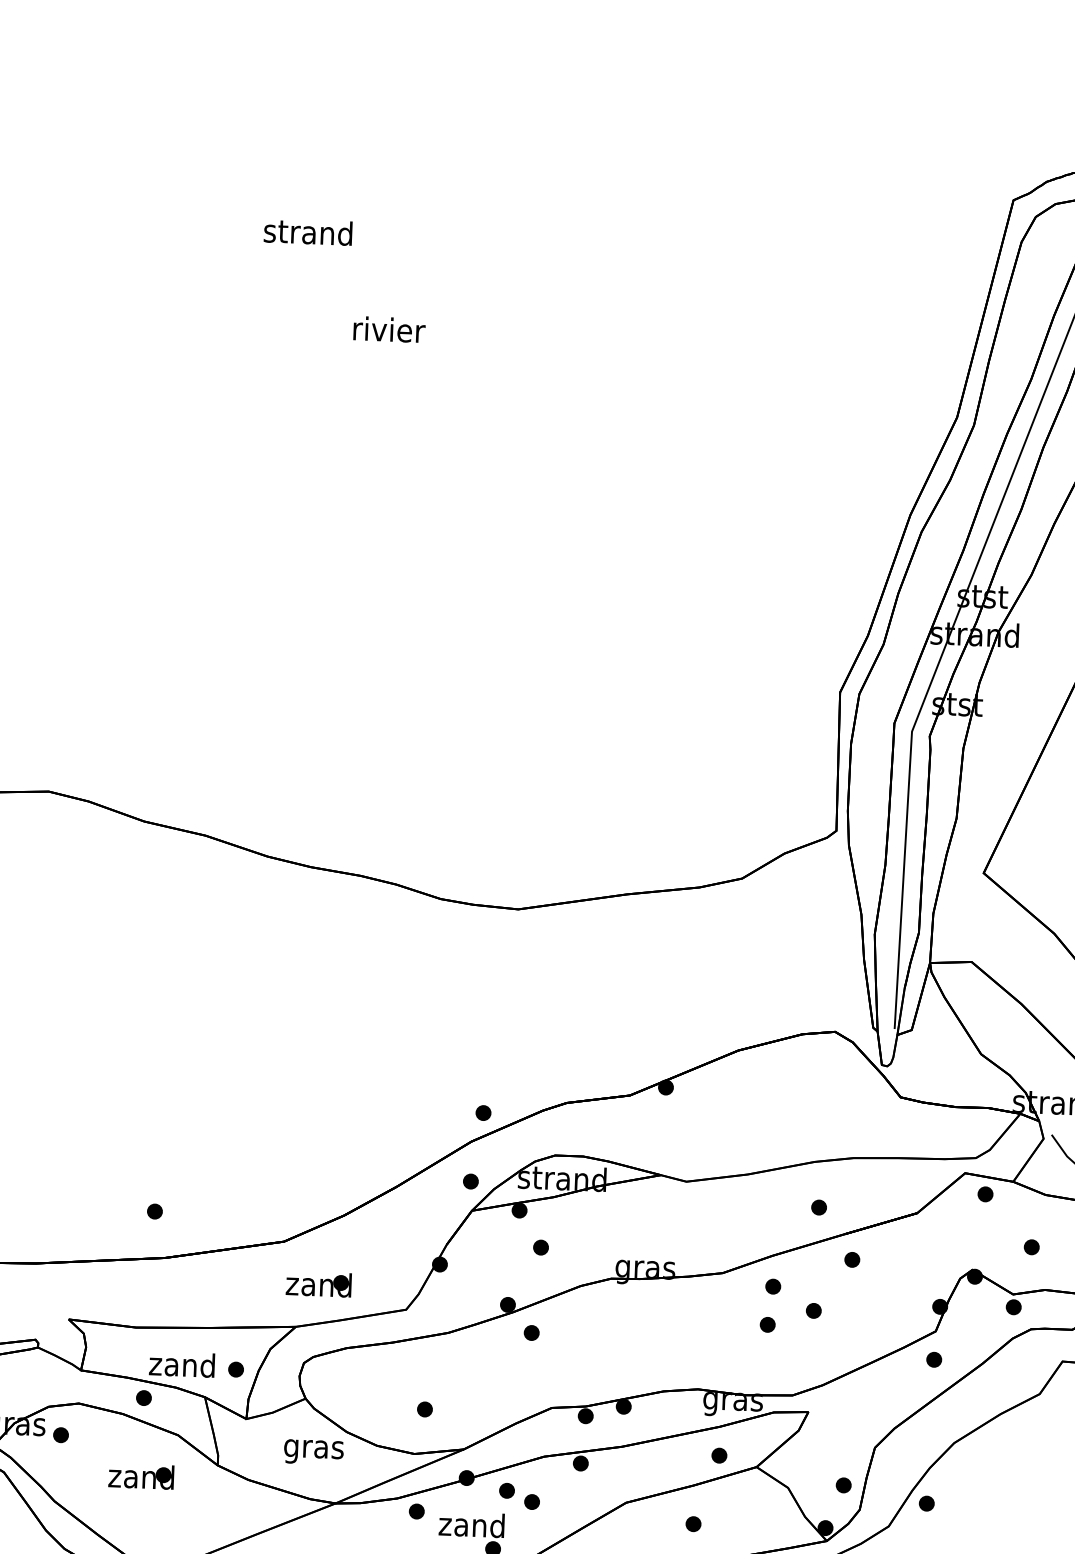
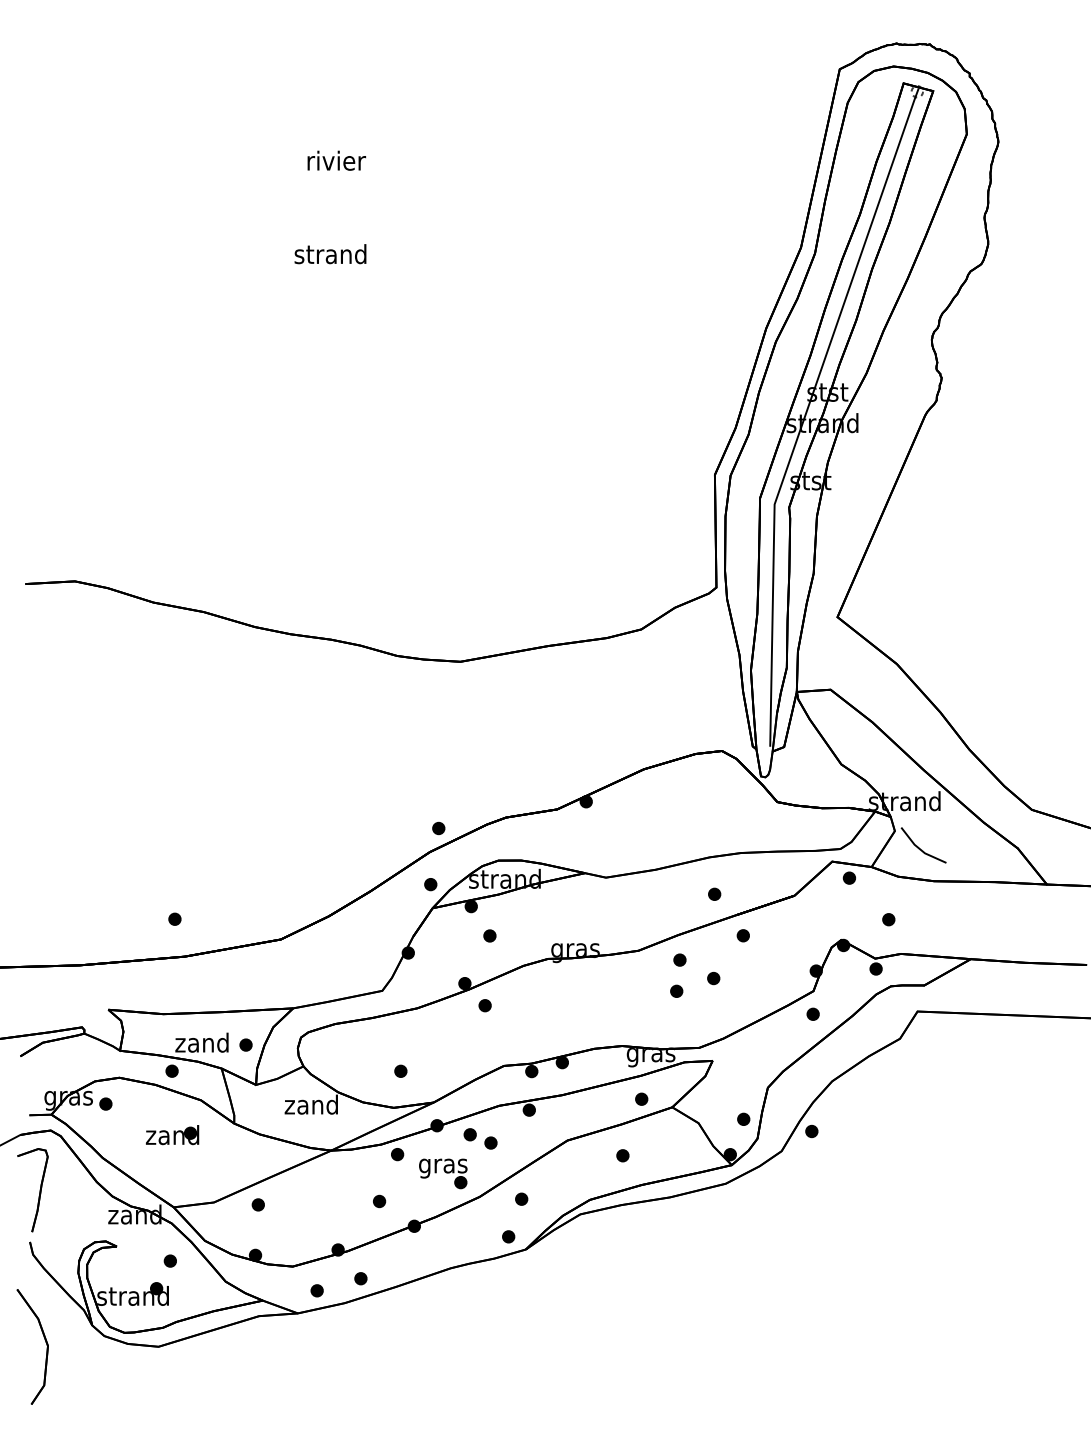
text: (308, 232) -> (330, 254), moved
text: (389, 329) -> (336, 160), moved
part: (318, 1284) -> (310, 973), removed
text: (312, 1448) -> (310, 1106), gras -> zand
text: (471, 1527) -> (442, 1165), zand -> gras

